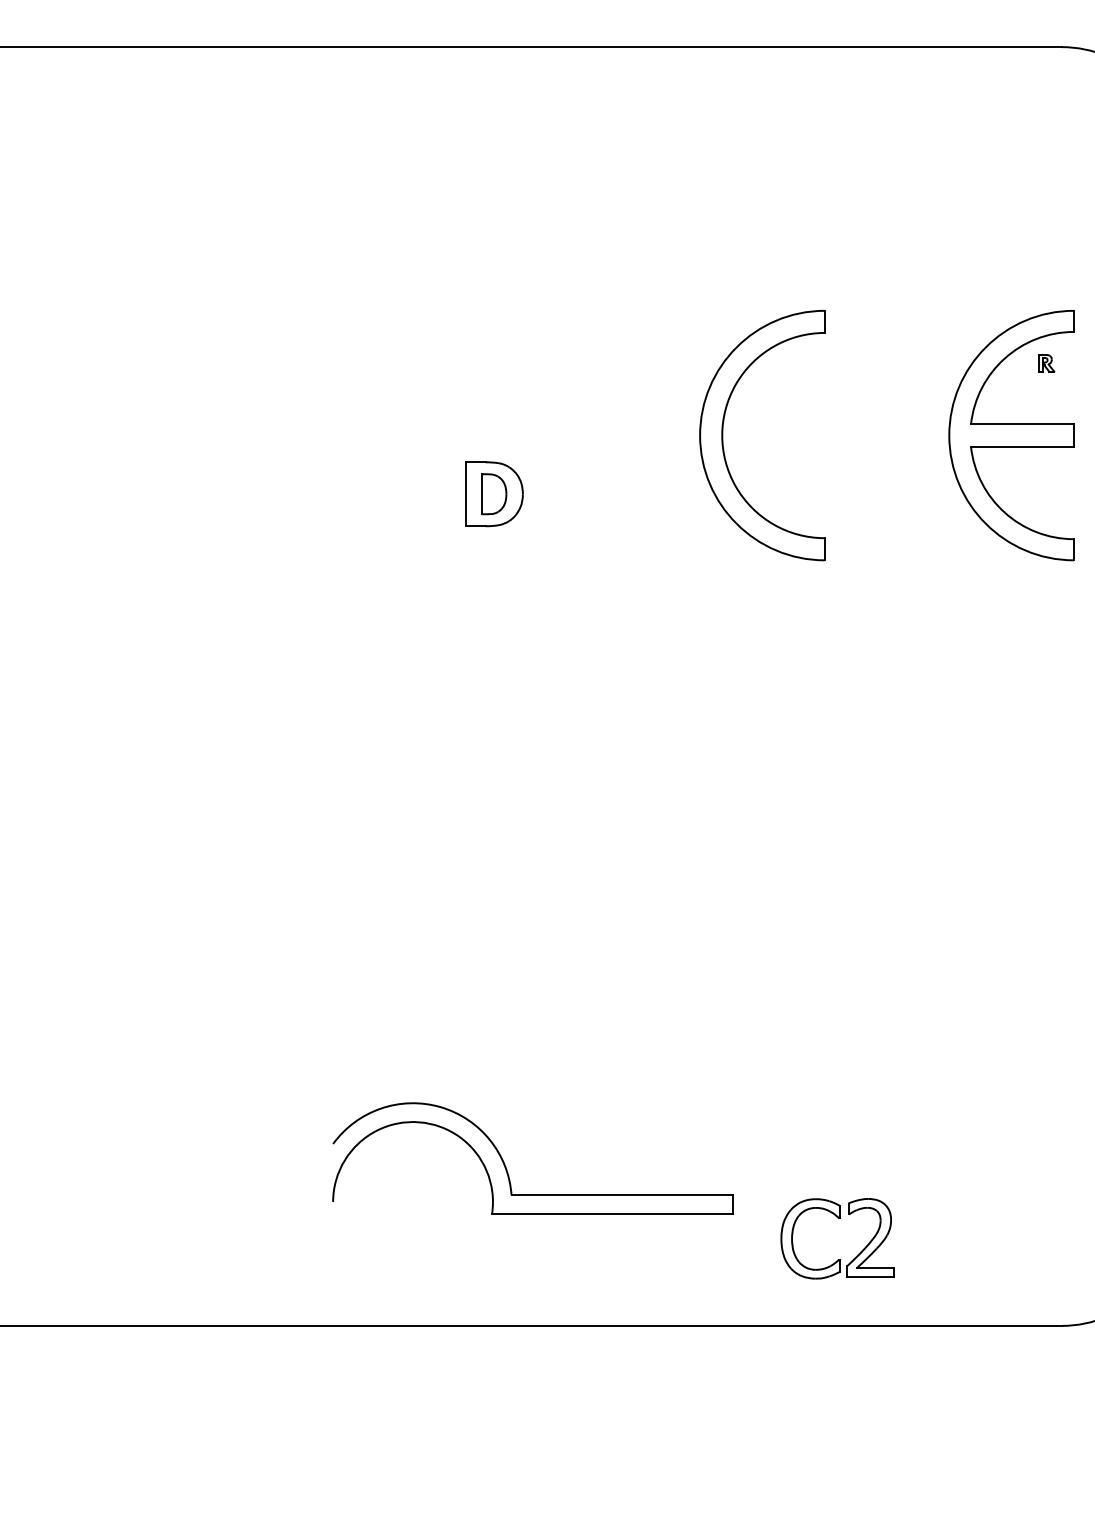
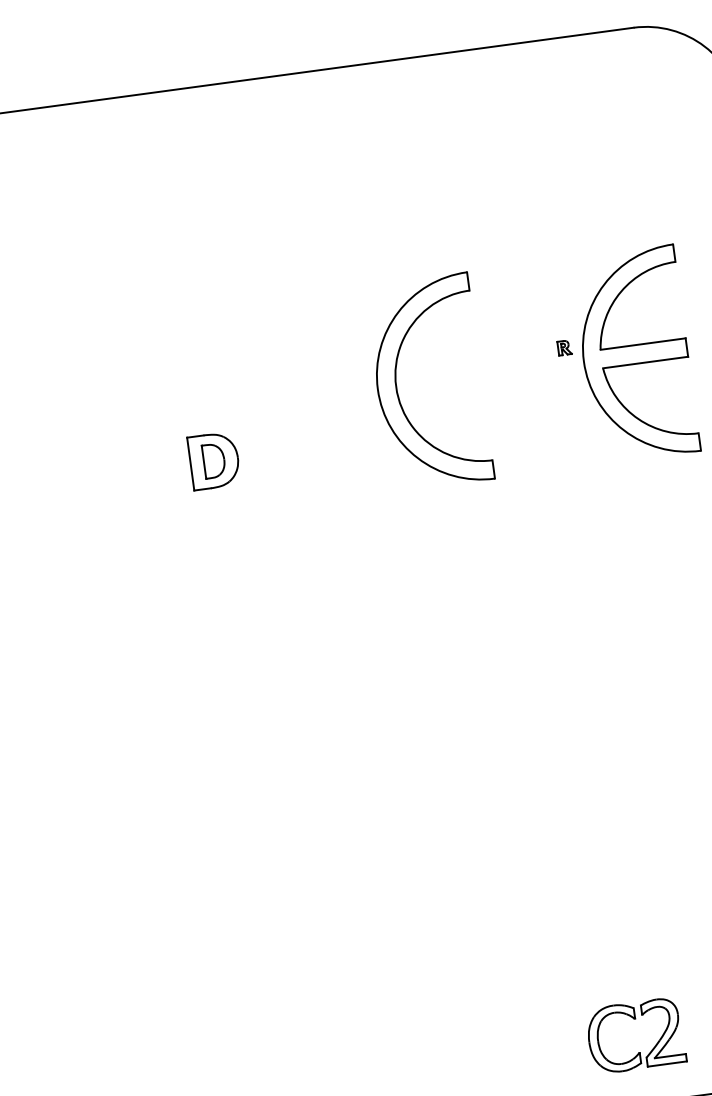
part: (1046, 363) -> (564, 348), moved
part: (506, 1166) -> (299, 1015), removed
part: (837, 1218) -> (633, 1019), moved

